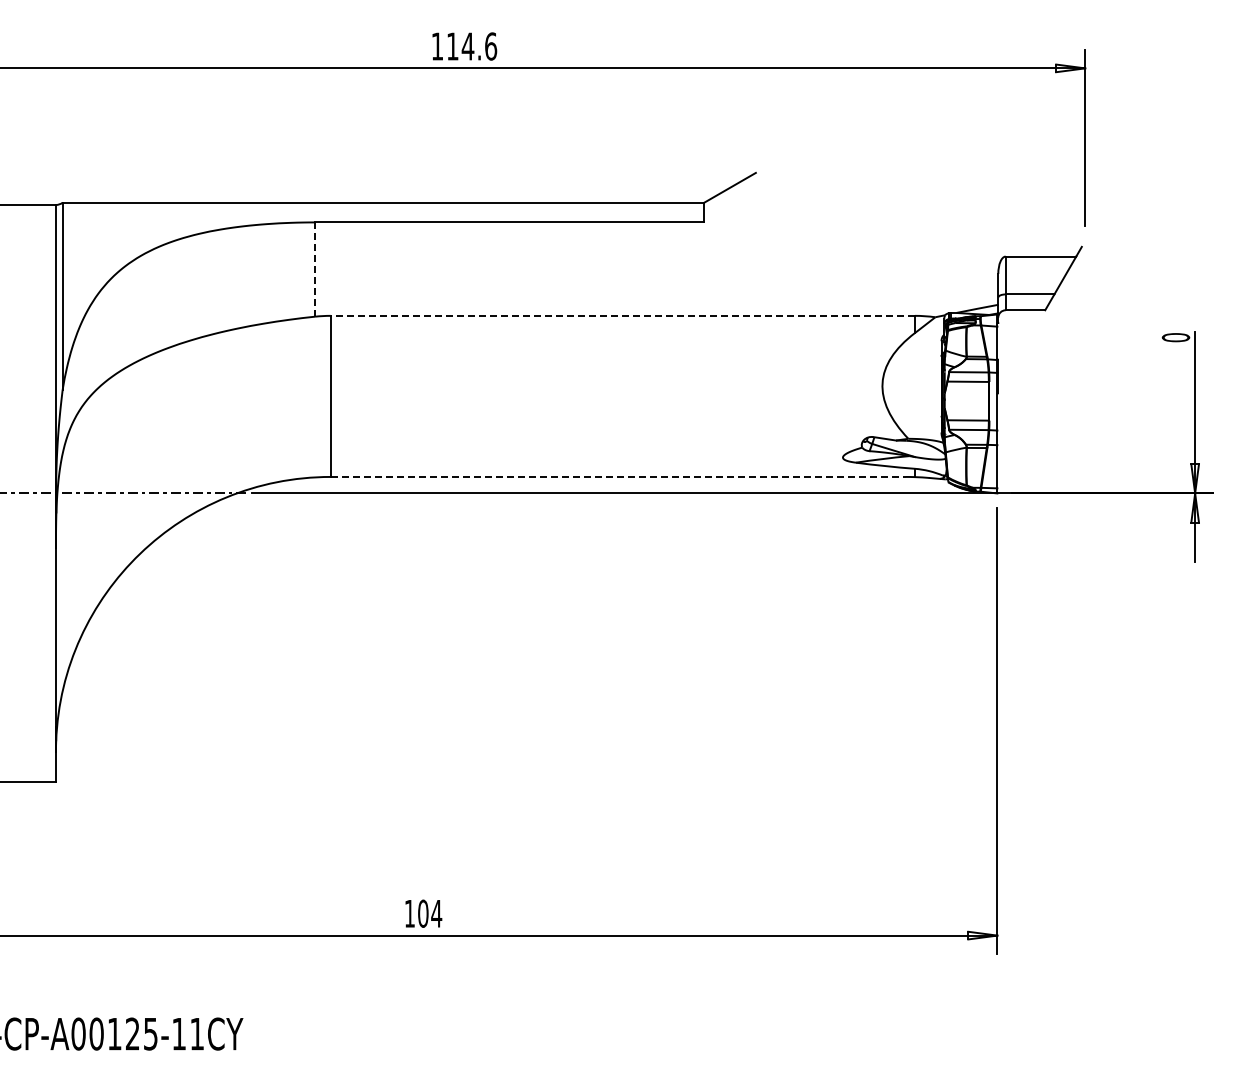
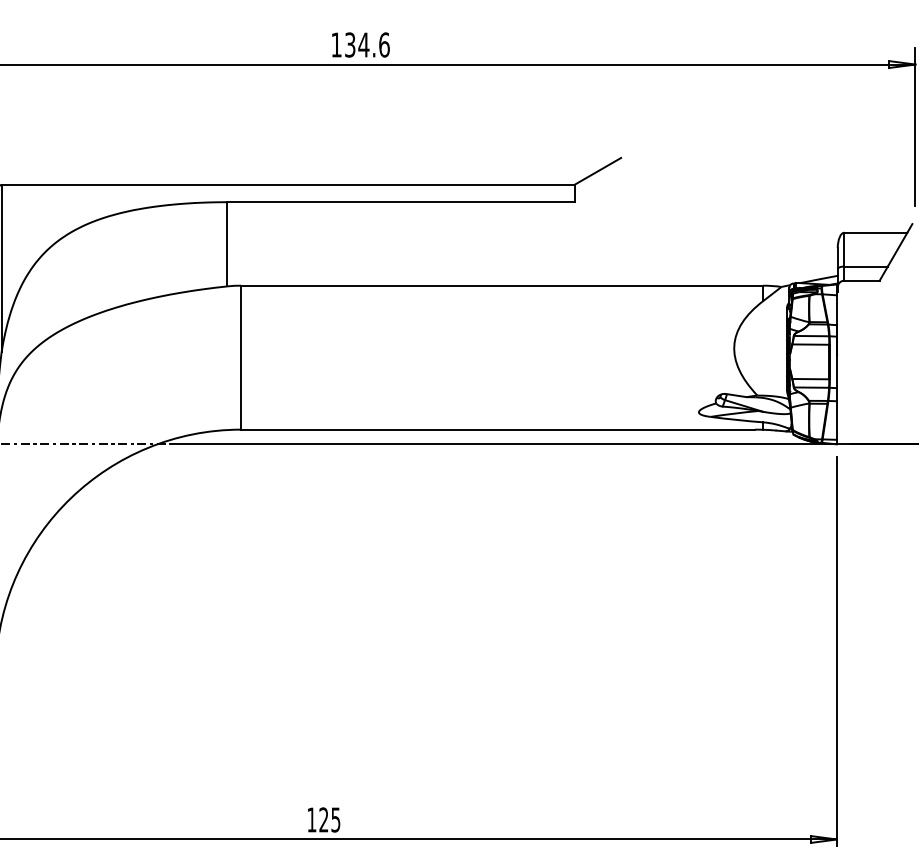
text: (452, 46) -> (350, 44), 114.6 -> 134.6
line: (315, 269) -> (227, 244), dashed -> solid
line: (622, 315) -> (501, 285), dashed -> solid
line: (618, 476) -> (498, 429), dashed -> solid
text: (430, 913) -> (330, 819), 104 -> 125

